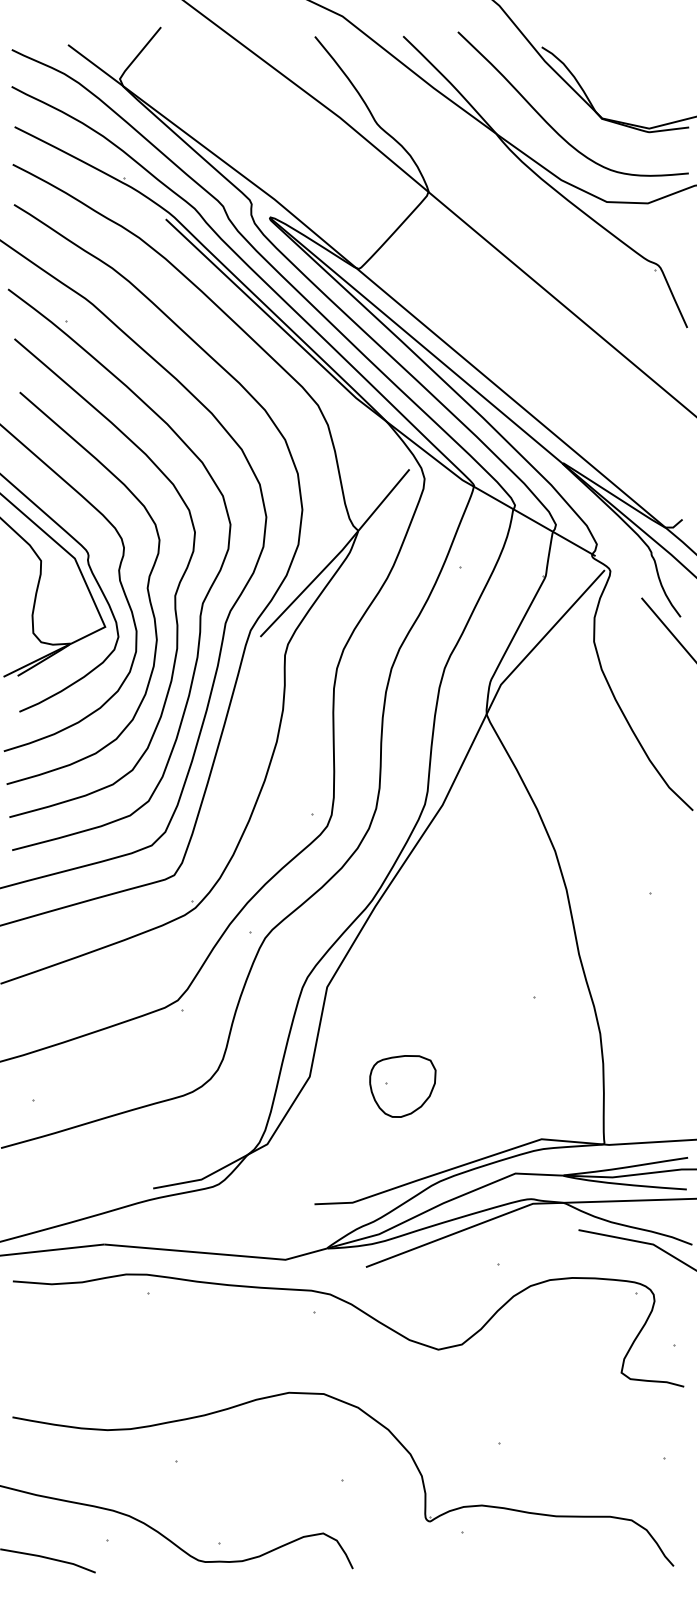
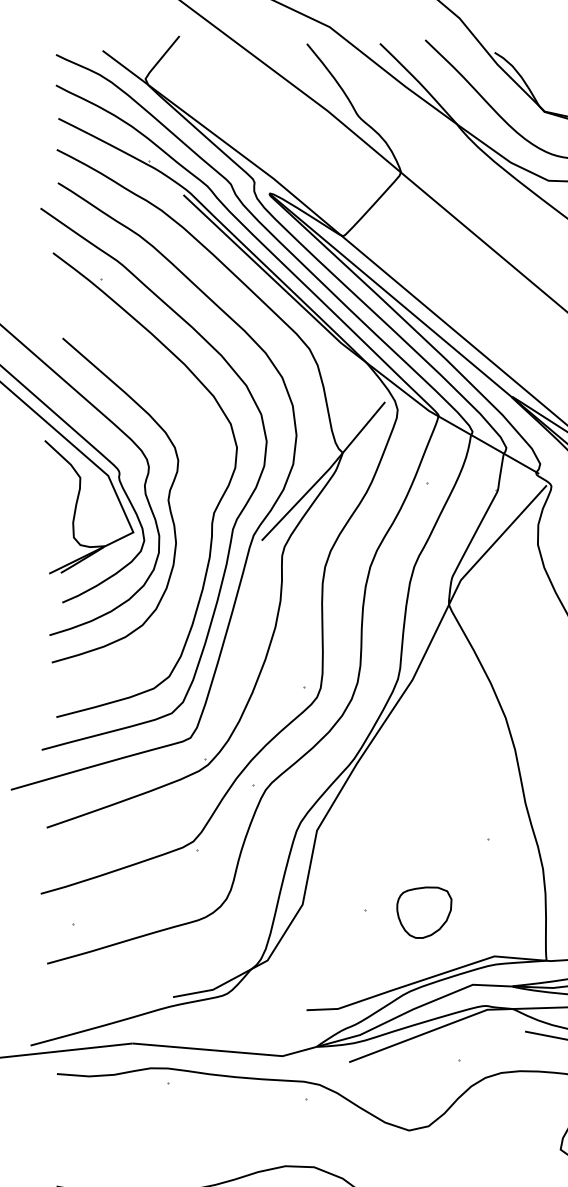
curve: (174, 594) -> (190, 505), removed
part: (402, 1086) -> (424, 912), moved

